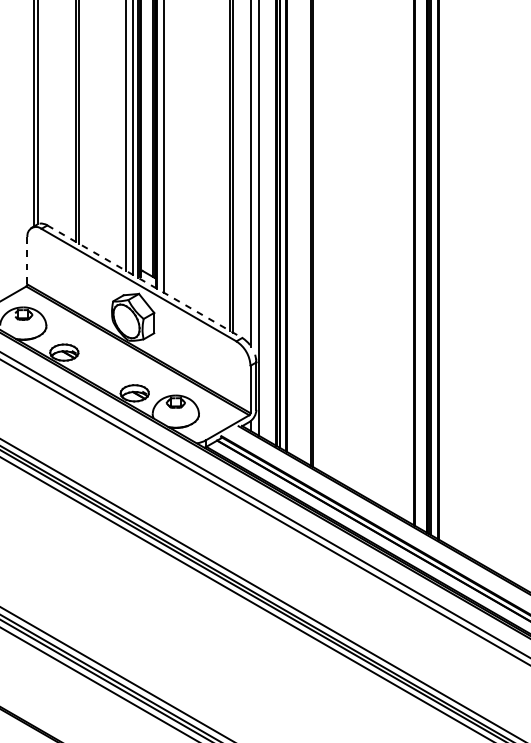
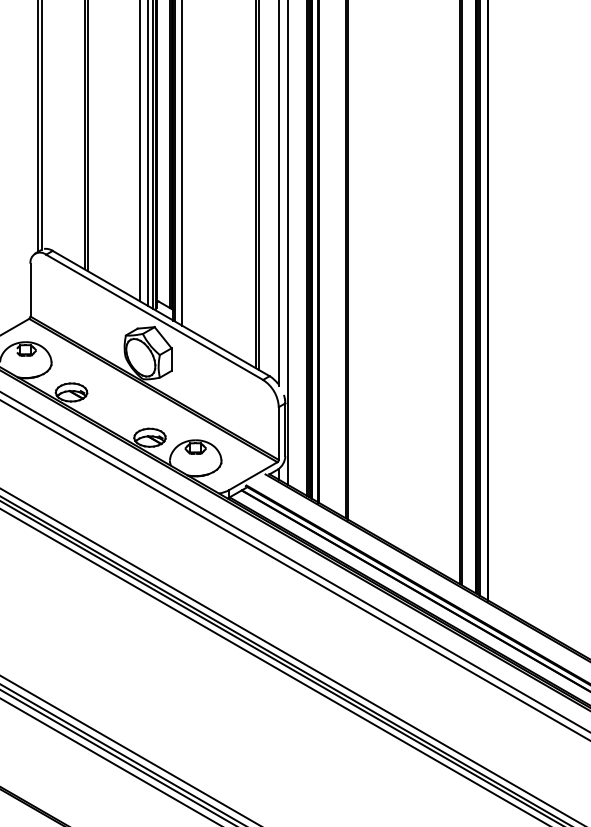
line: (27, 261) -> (30, 290), dashed -> solid
line: (145, 281) -> (161, 313), dashed -> solid

